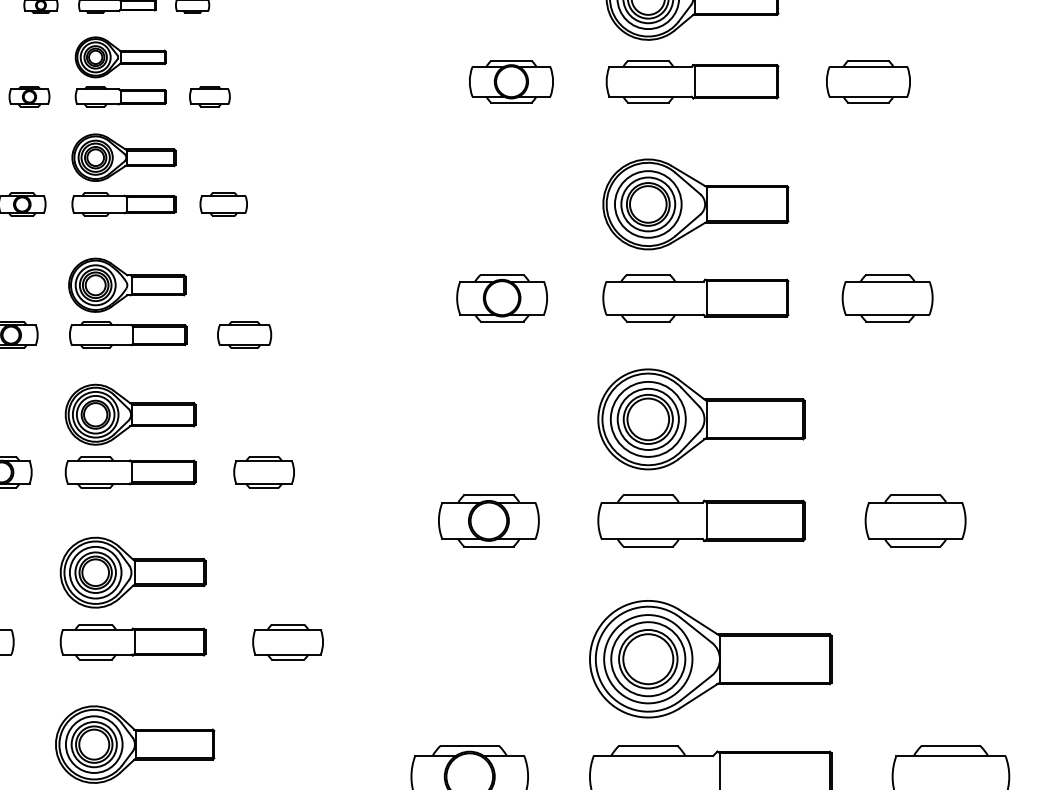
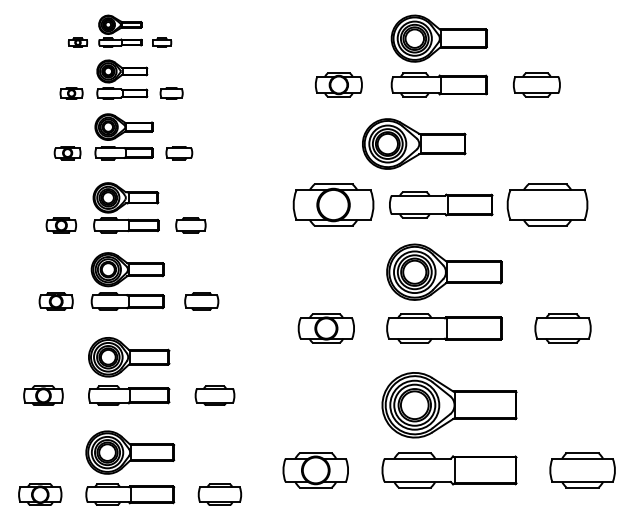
part: (696, 203) -> (414, 143), moved
part: (501, 297) -> (333, 204), size x1.6
part: (887, 297) -> (547, 204), size x1.6

